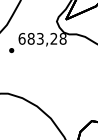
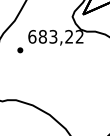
text: (62, 38) -> (79, 36), 683,28 -> 683,22

